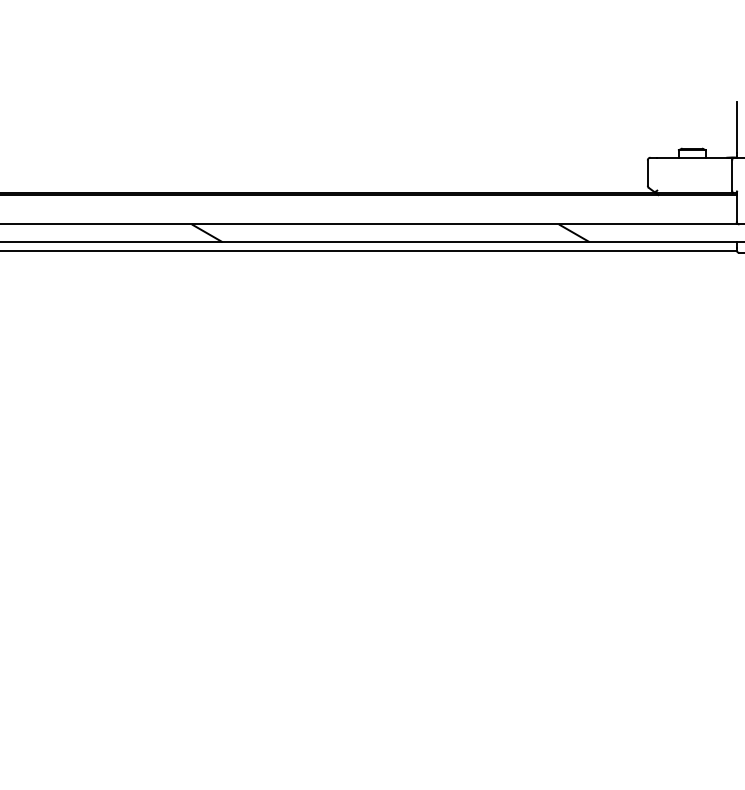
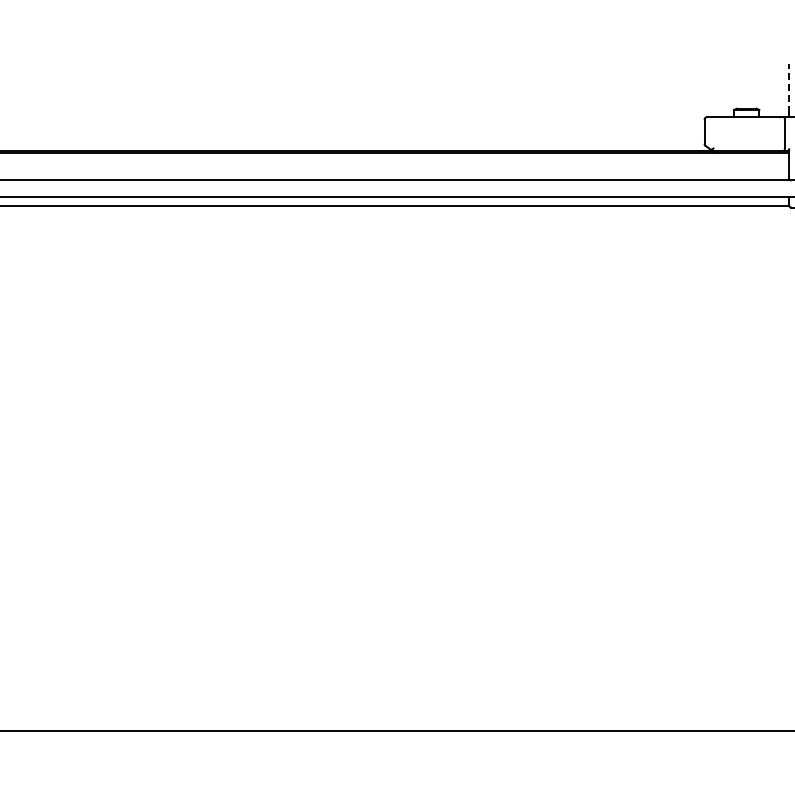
line: (736, 127) -> (788, 88), solid -> dashed
hatch: (390, 232) -> (460, 188), removed

